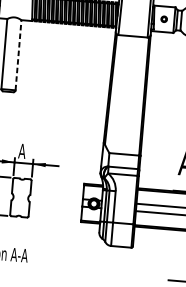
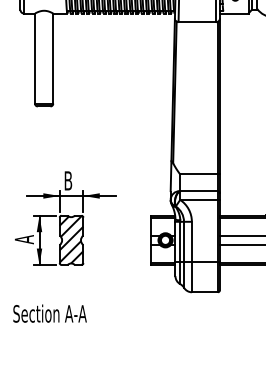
line: (18, 55) -> (53, 58), dashed -> solid
text: (21, 150) -> (67, 180), A -> B
hatch: (20, 197) -> (71, 239), added

